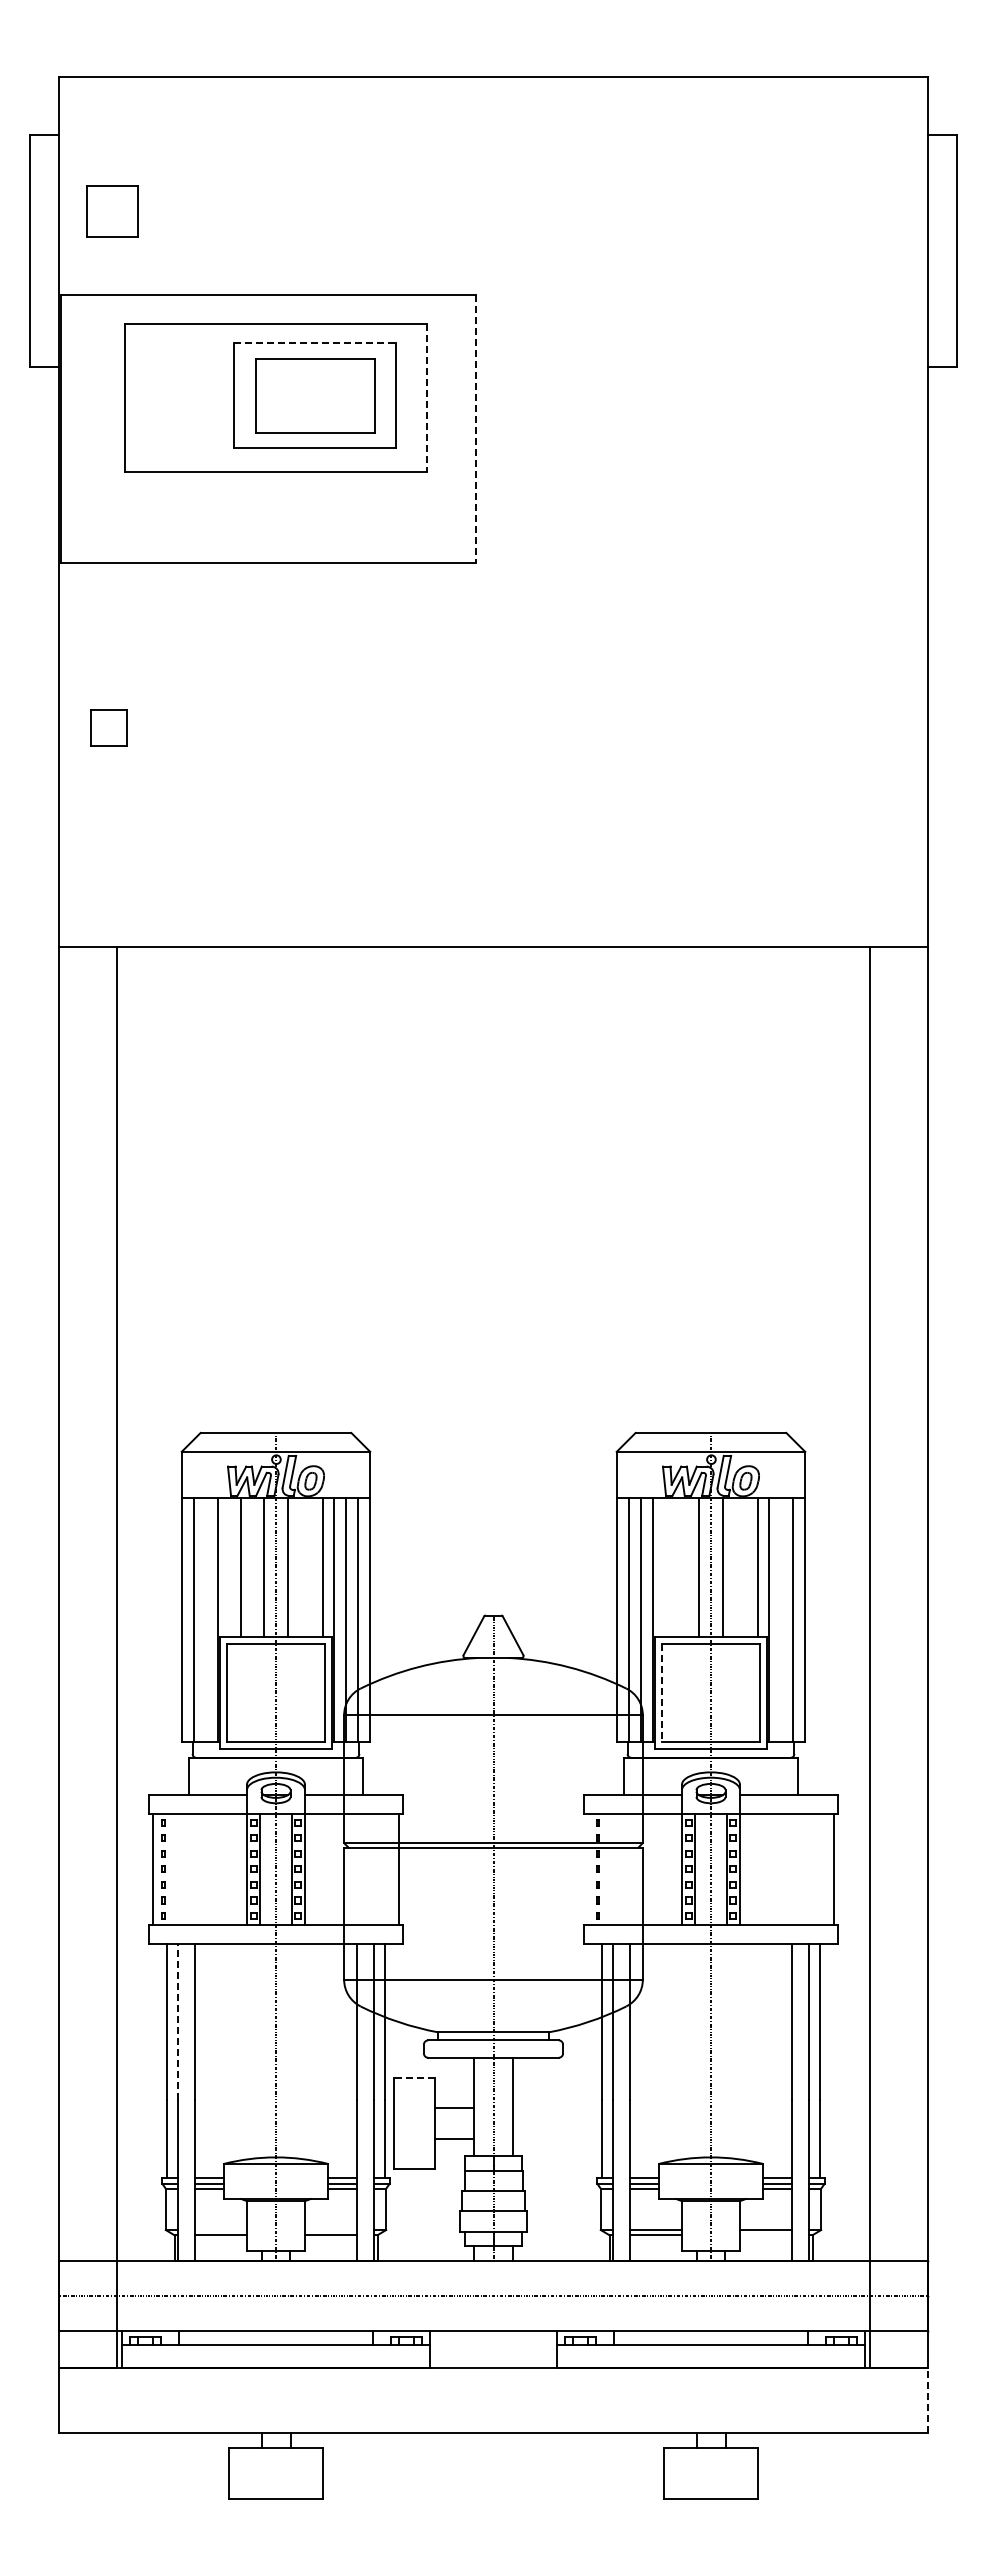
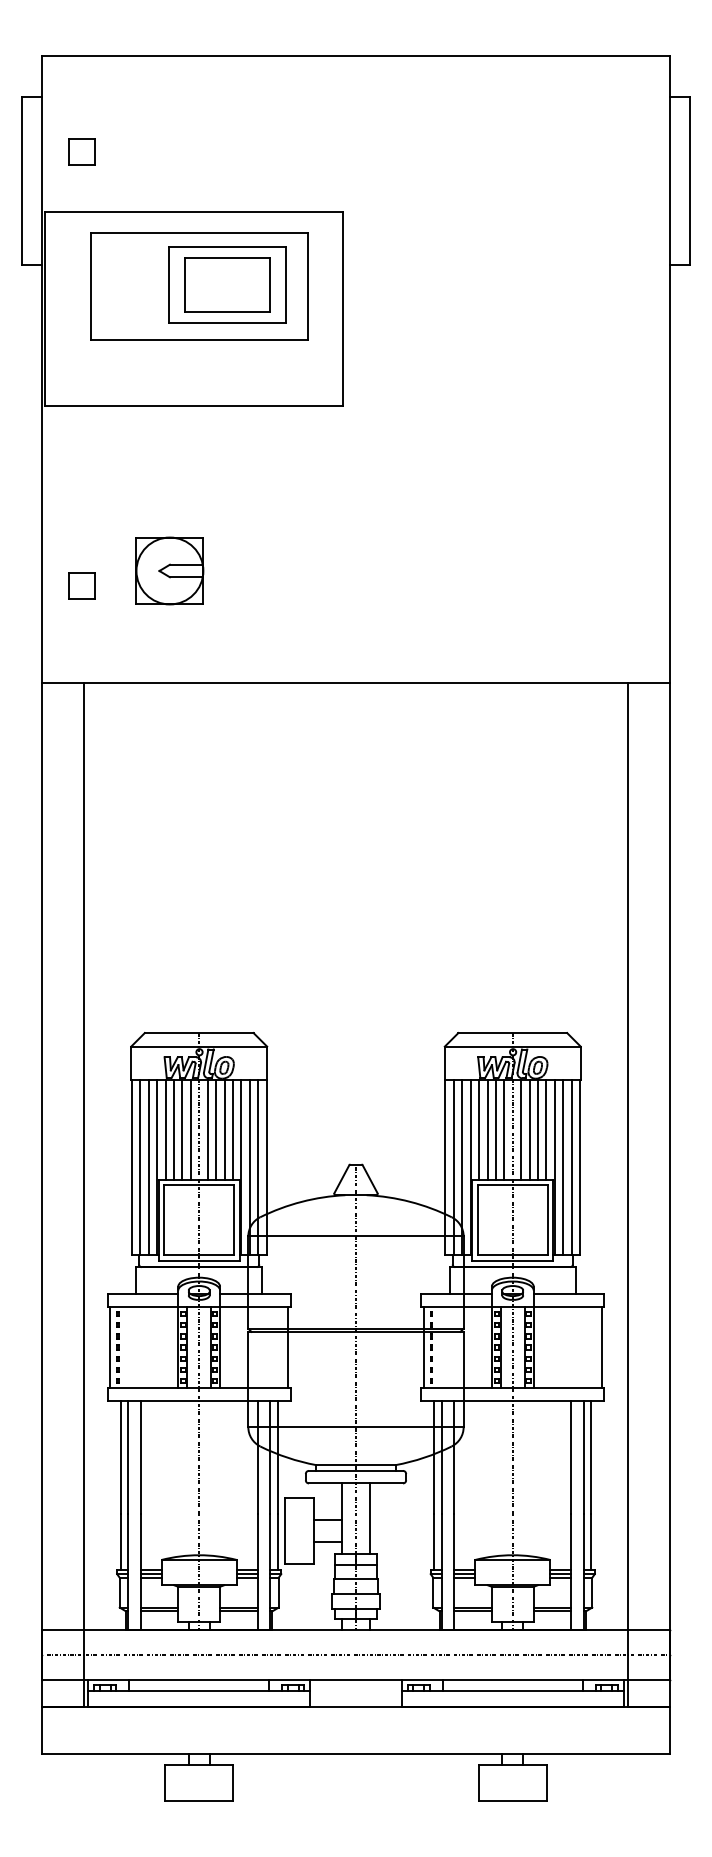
part: (112, 211) -> (81, 152), size x0.71
line: (315, 342) -> (227, 246), dashed -> solid
line: (426, 397) -> (307, 286), dashed -> solid
line: (476, 429) -> (343, 309), dashed -> solid
part: (108, 727) -> (81, 585), moved
part: (235, 791) -> (170, 570), added
line: (229, 1566) -> (165, 1129), added
line: (252, 1566) -> (182, 1129), added
line: (299, 1566) -> (216, 1129), added
line: (311, 1566) -> (224, 1129), added
line: (664, 1566) -> (479, 1129), added
line: (675, 1566) -> (487, 1129), added
line: (687, 1566) -> (495, 1129), added
line: (734, 1566) -> (529, 1129), added
line: (746, 1566) -> (538, 1129), added
line: (205, 1619) -> (148, 1167), added
line: (781, 1619) -> (563, 1167), added
line: (662, 1692) -> (477, 1220), dashed -> solid
line: (587, 1869) -> (423, 1347), added
line: (177, 2021) -> (128, 1457), dashed -> solid
line: (414, 2078) -> (299, 1498), dashed -> solid
line: (220, 2230) -> (159, 1607), added
line: (331, 2230) -> (239, 1607), added
line: (765, 2235) -> (552, 1611), added
line: (928, 2400) -> (669, 1730), dashed -> solid

